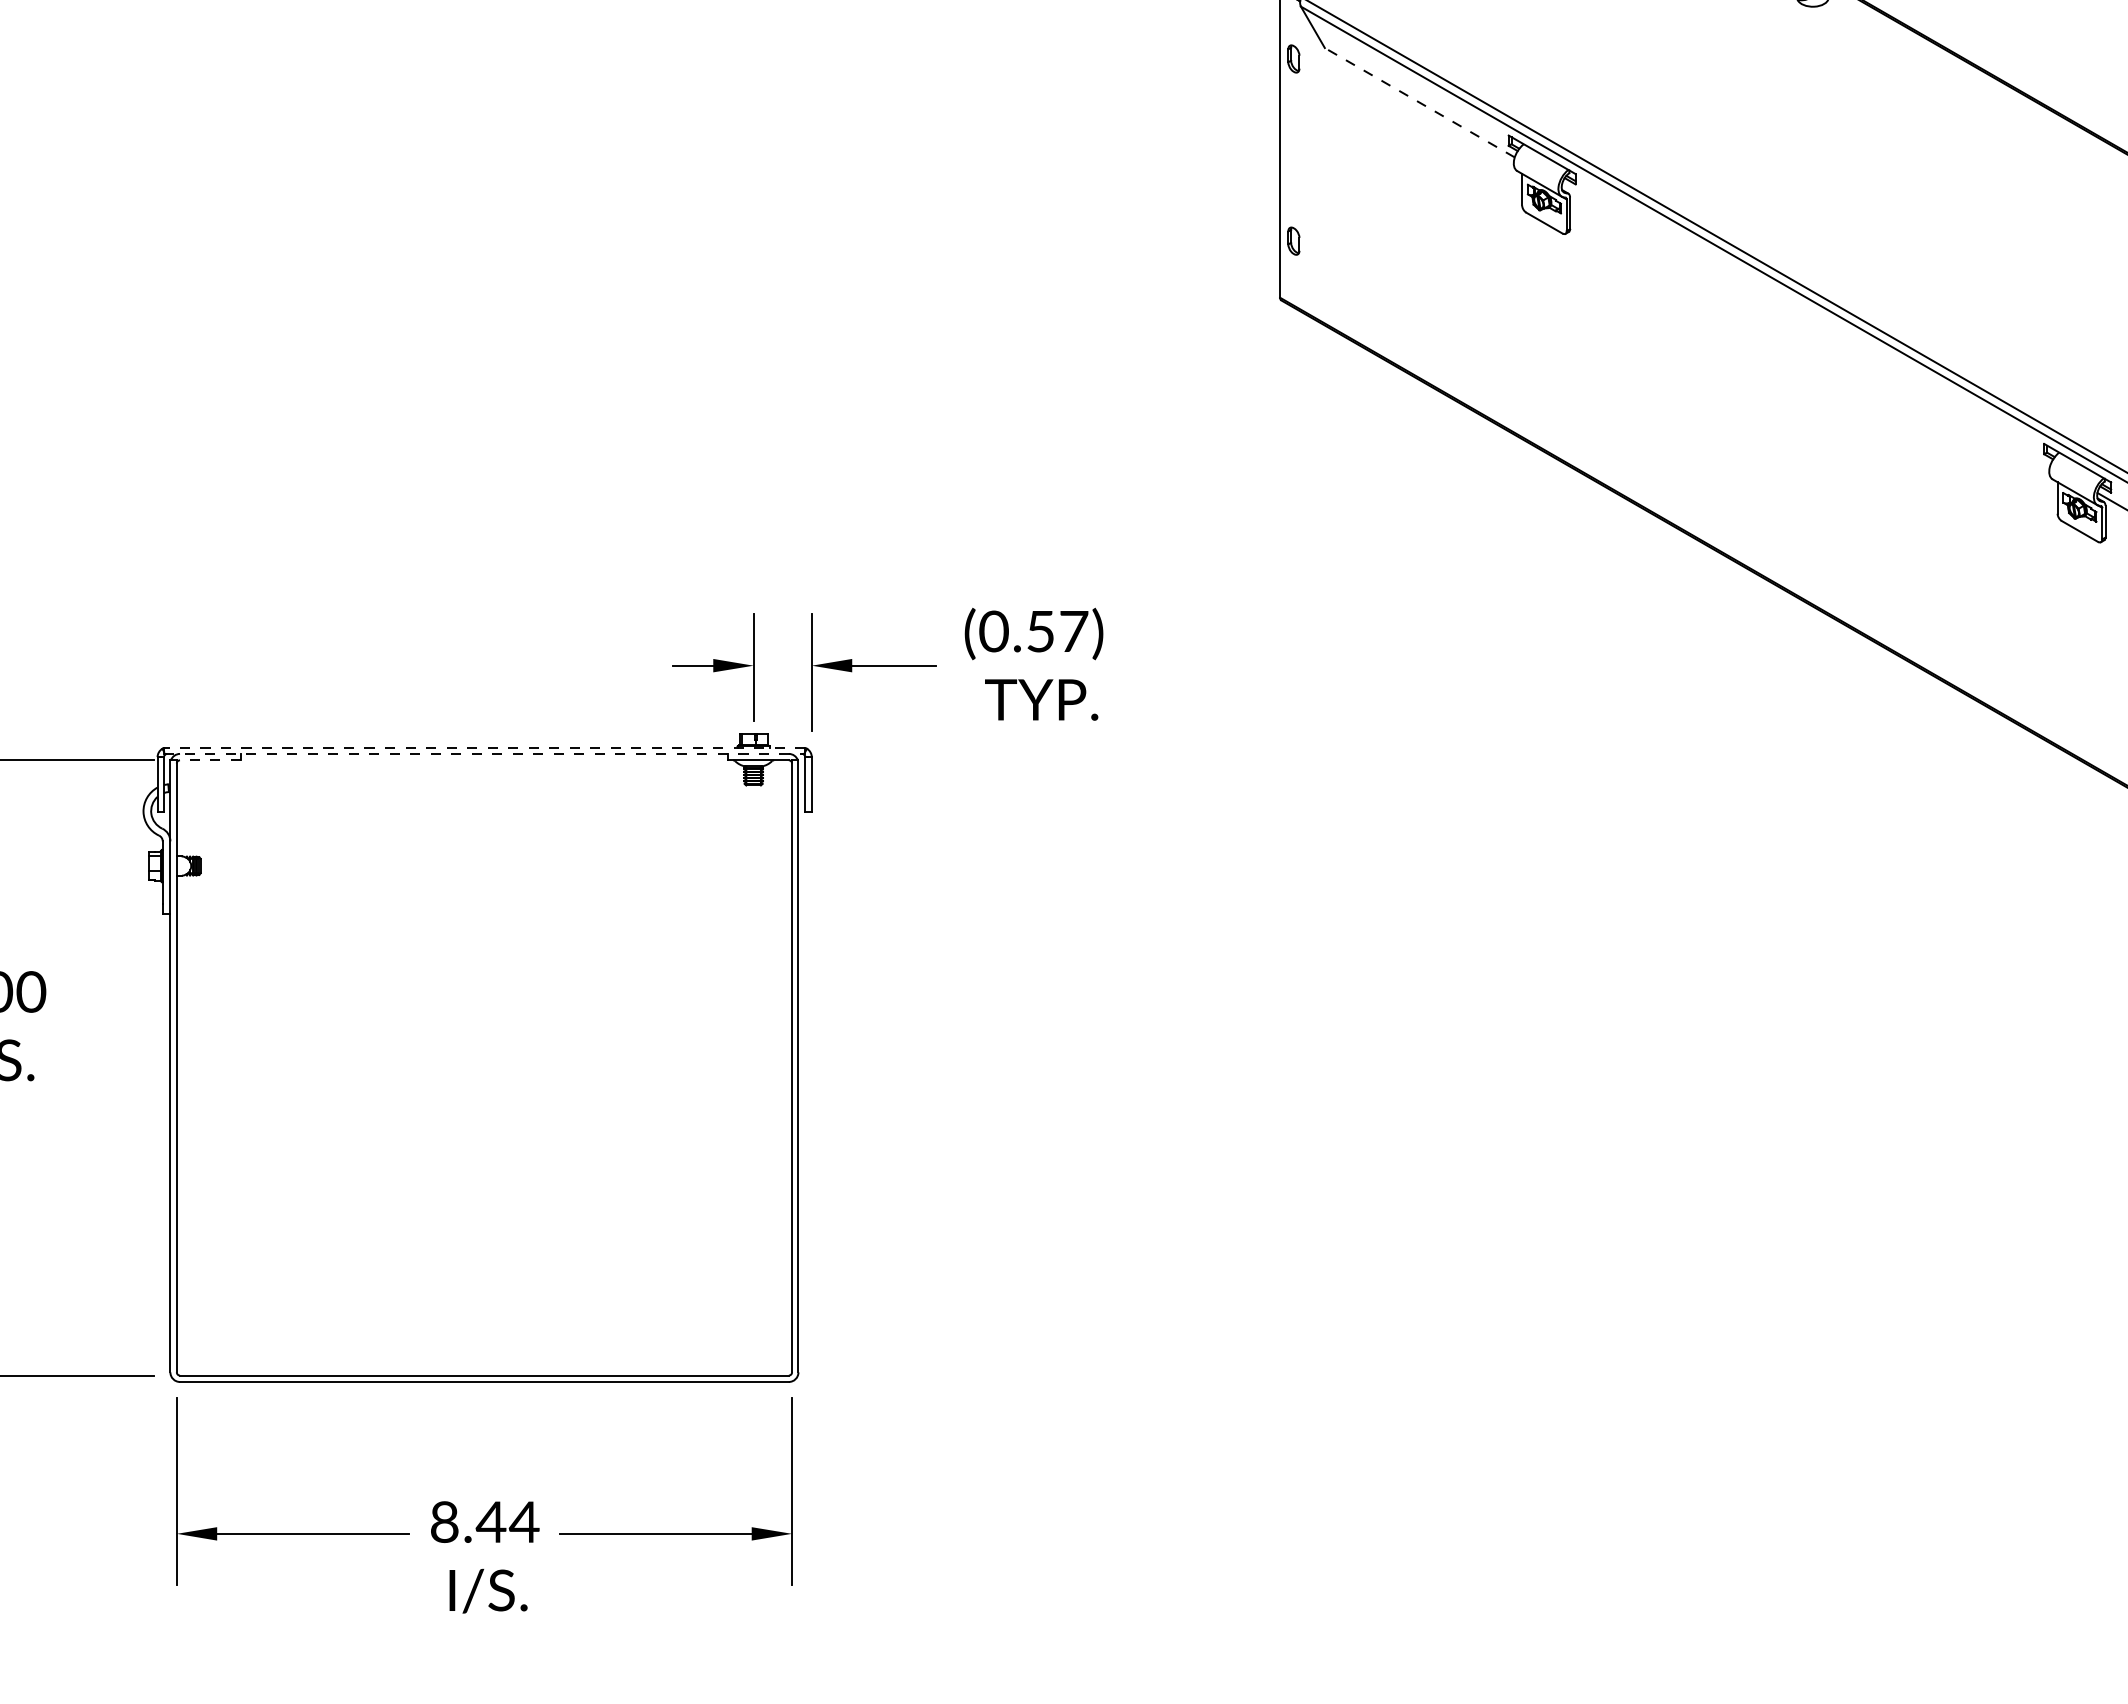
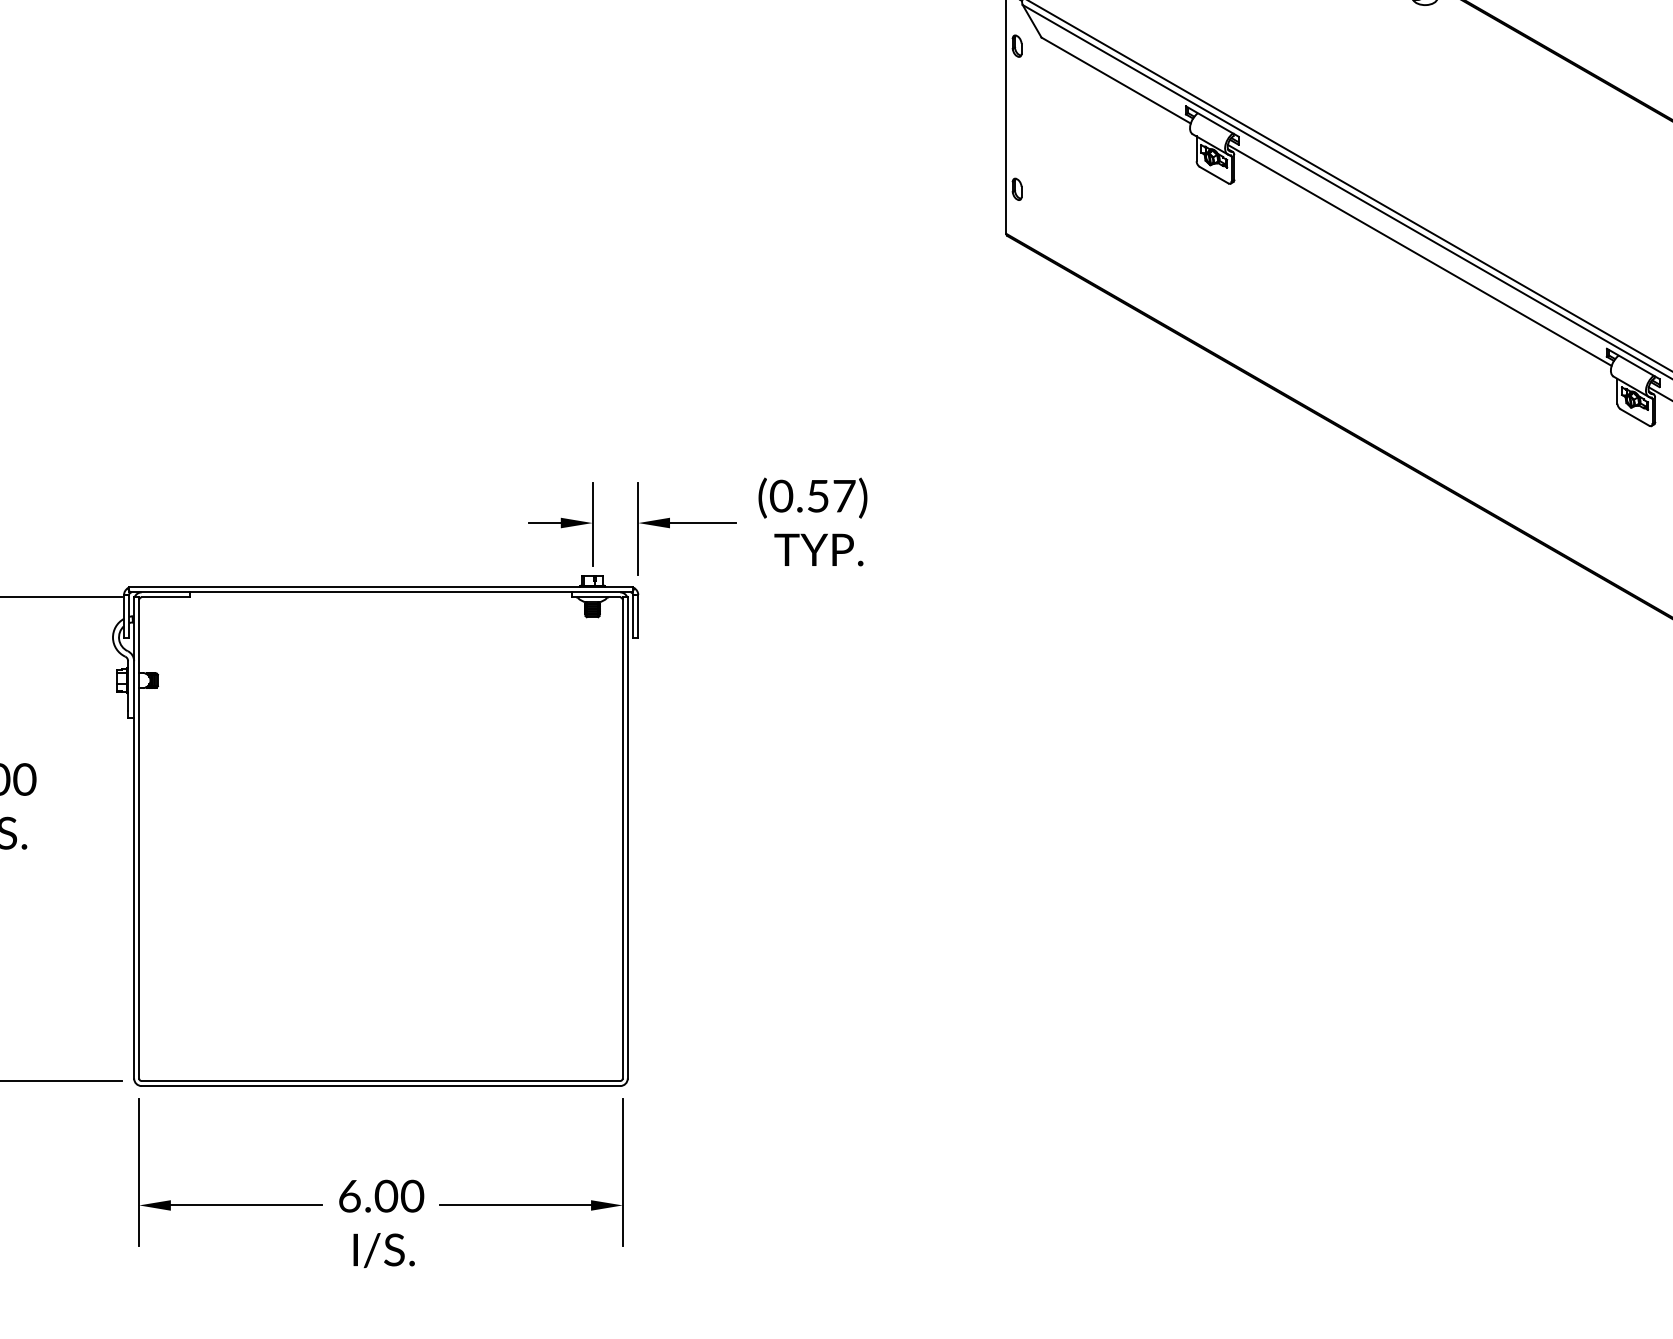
line: (1419, 102) -> (1115, 80), dashed -> solid
line: (1806, 324) -> (1420, 254), added
line: (484, 747) -> (381, 587), dashed -> solid
line: (484, 753) -> (381, 592), dashed -> solid
line: (209, 760) -> (164, 597), dashed -> solid
text: (485, 1521) -> (381, 1195), 8.44 -> 6.00

